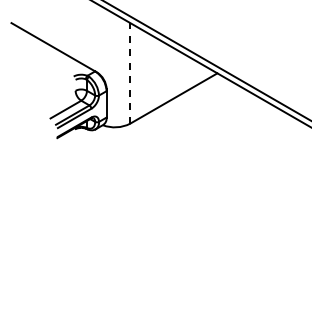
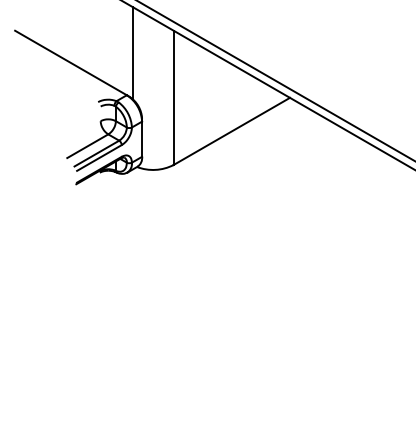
line: (99, 39) -> (132, 52), added
line: (130, 72) -> (173, 96), dashed -> solid

